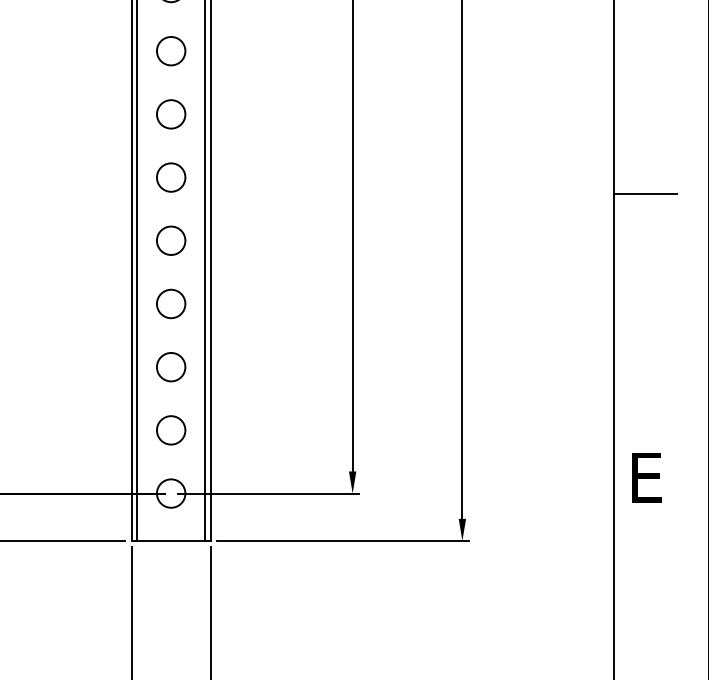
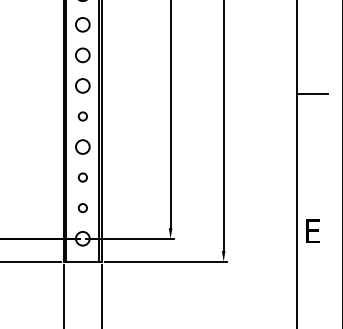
circle: (170, 240) -> (82, 116), size x0.6
circle: (170, 366) -> (82, 177), size x0.6
circle: (170, 428) -> (82, 207), size x0.6

